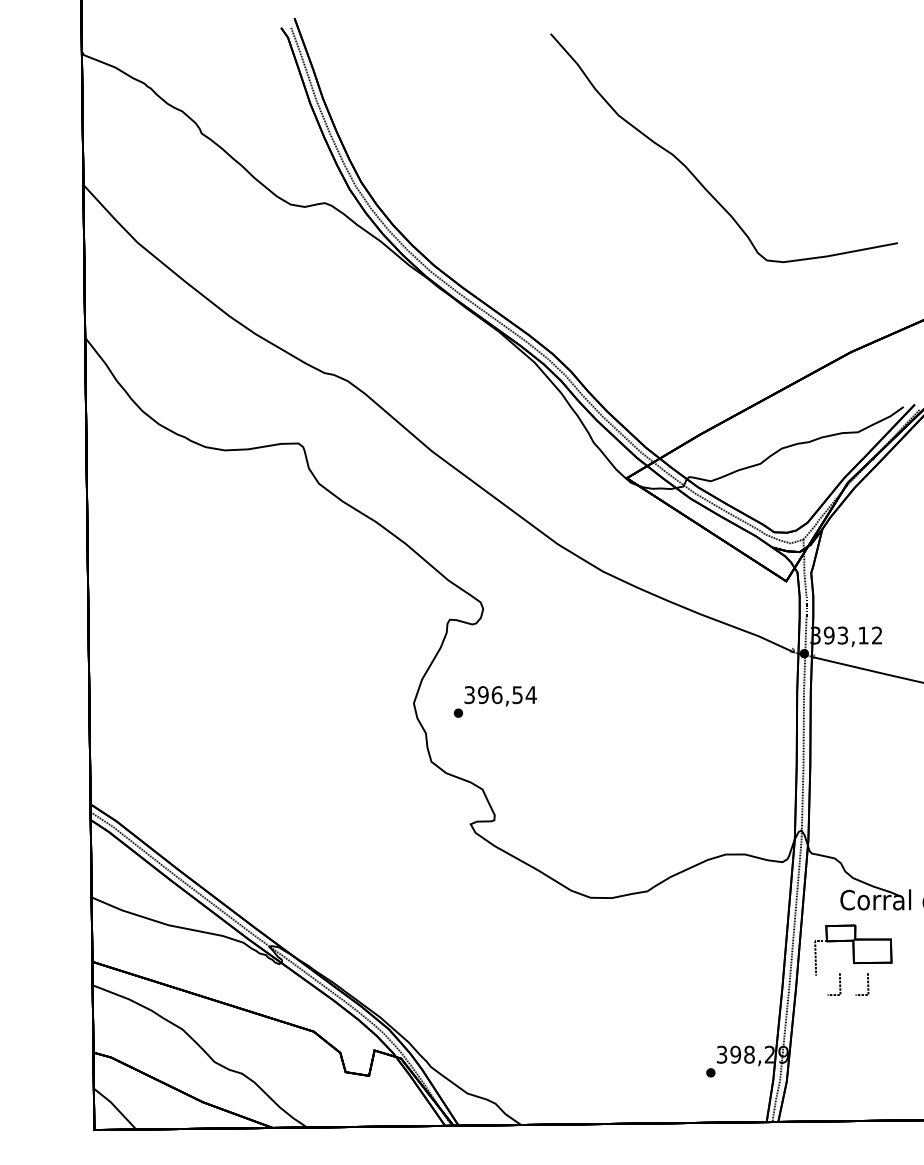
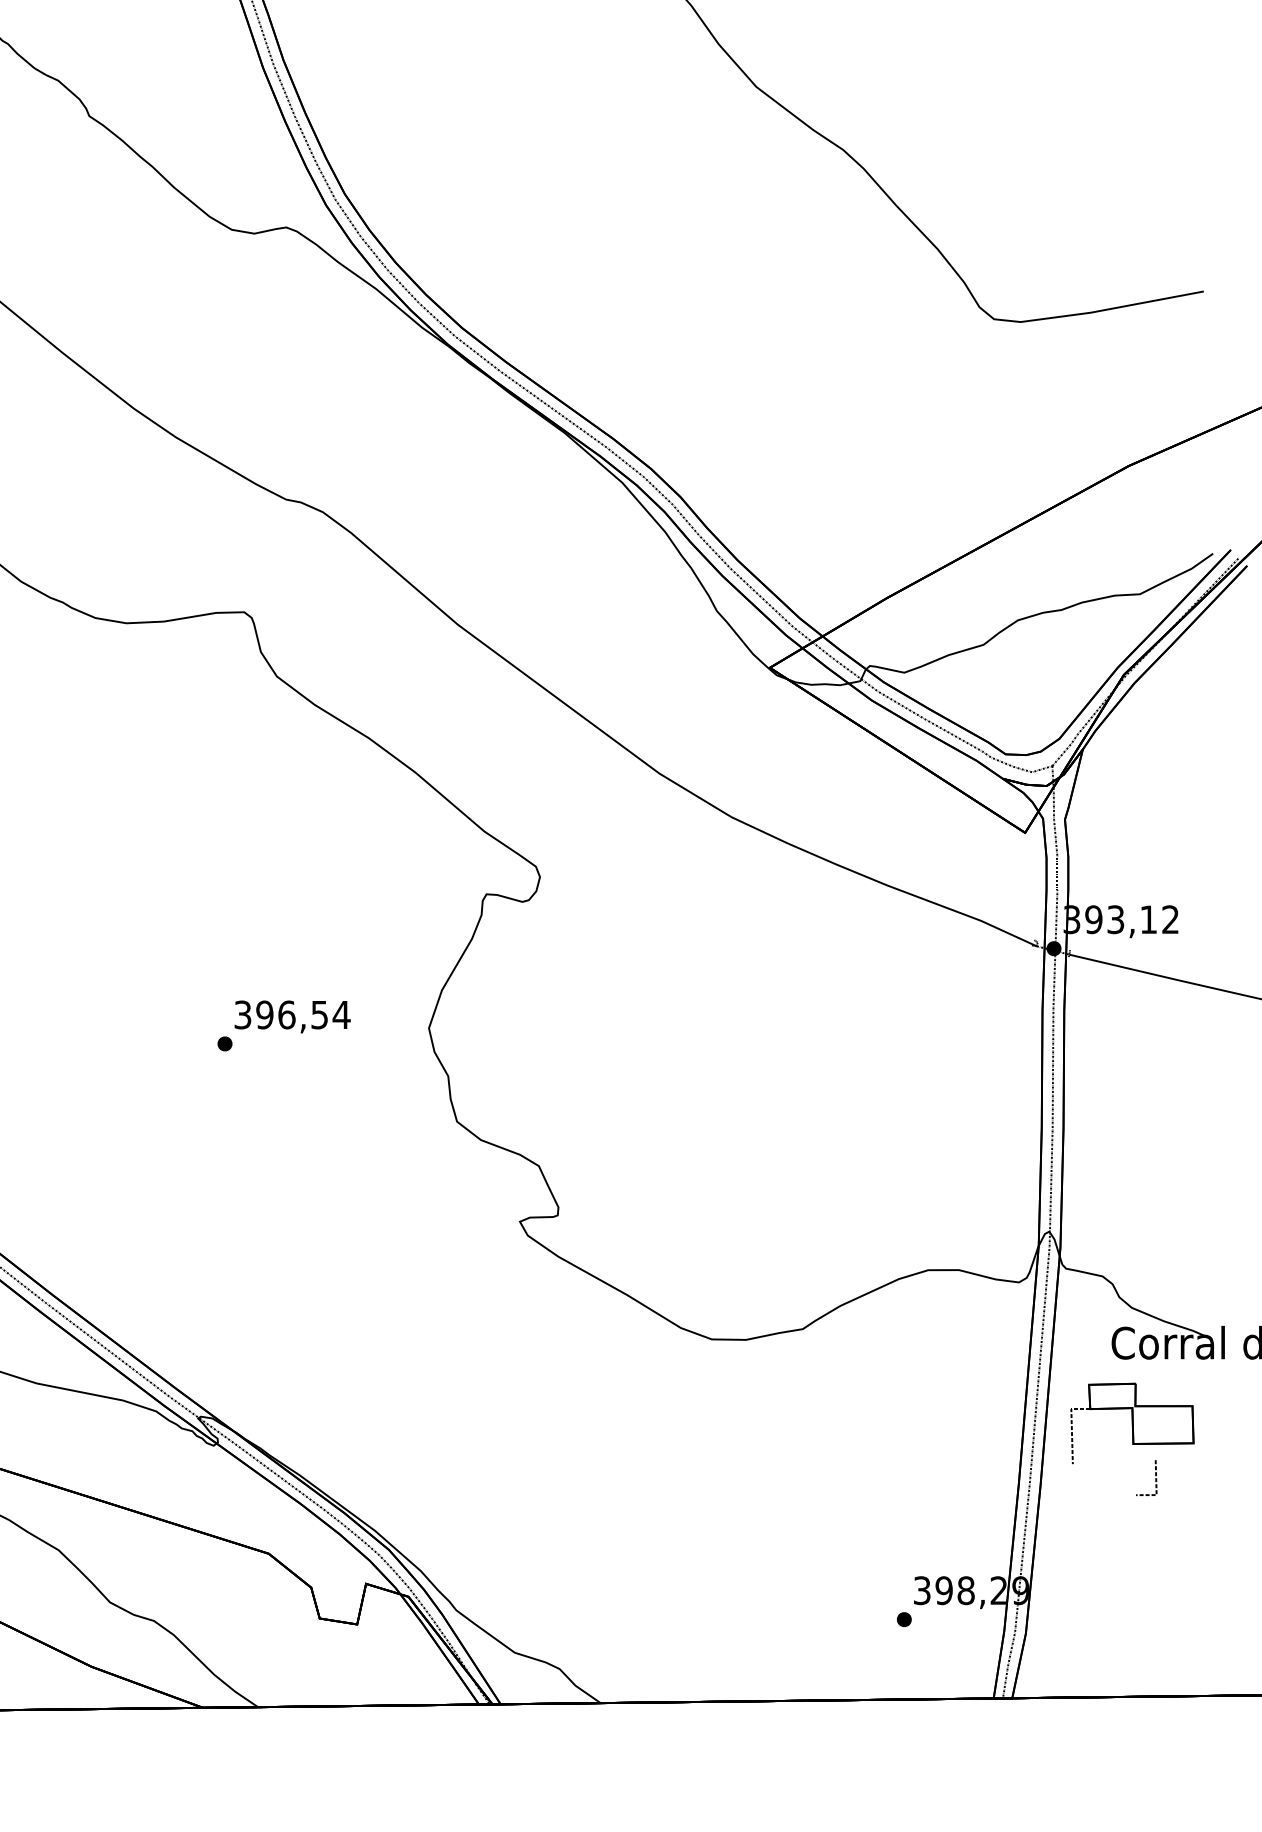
text: (494, 701) -> (282, 1025), moved
line: (839, 984) -> (1110, 1478), removed

